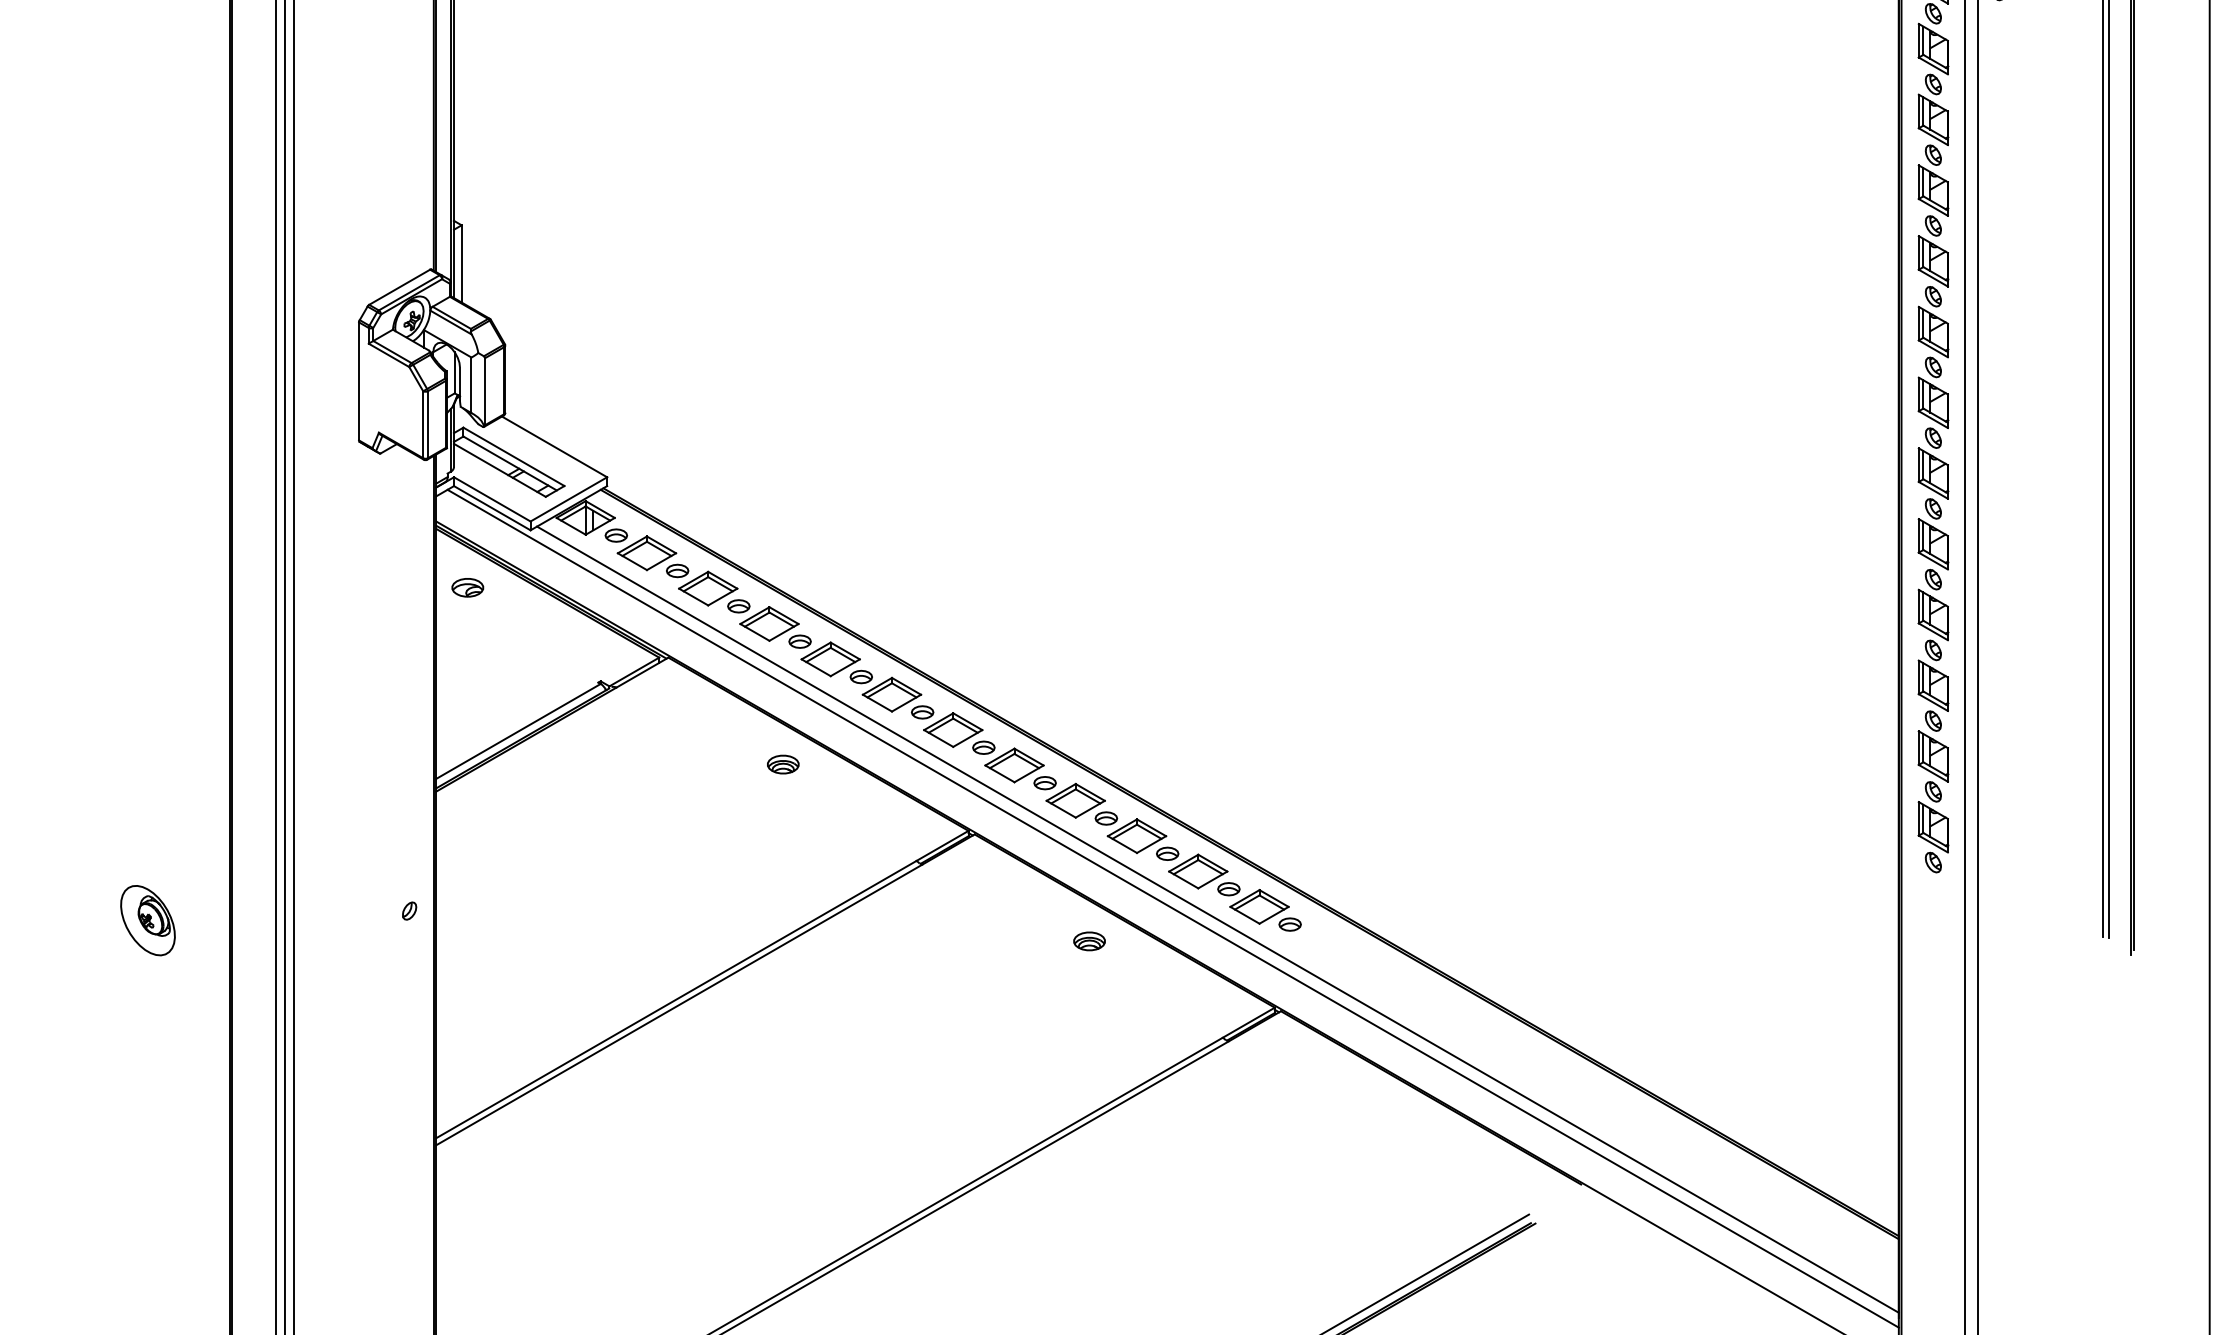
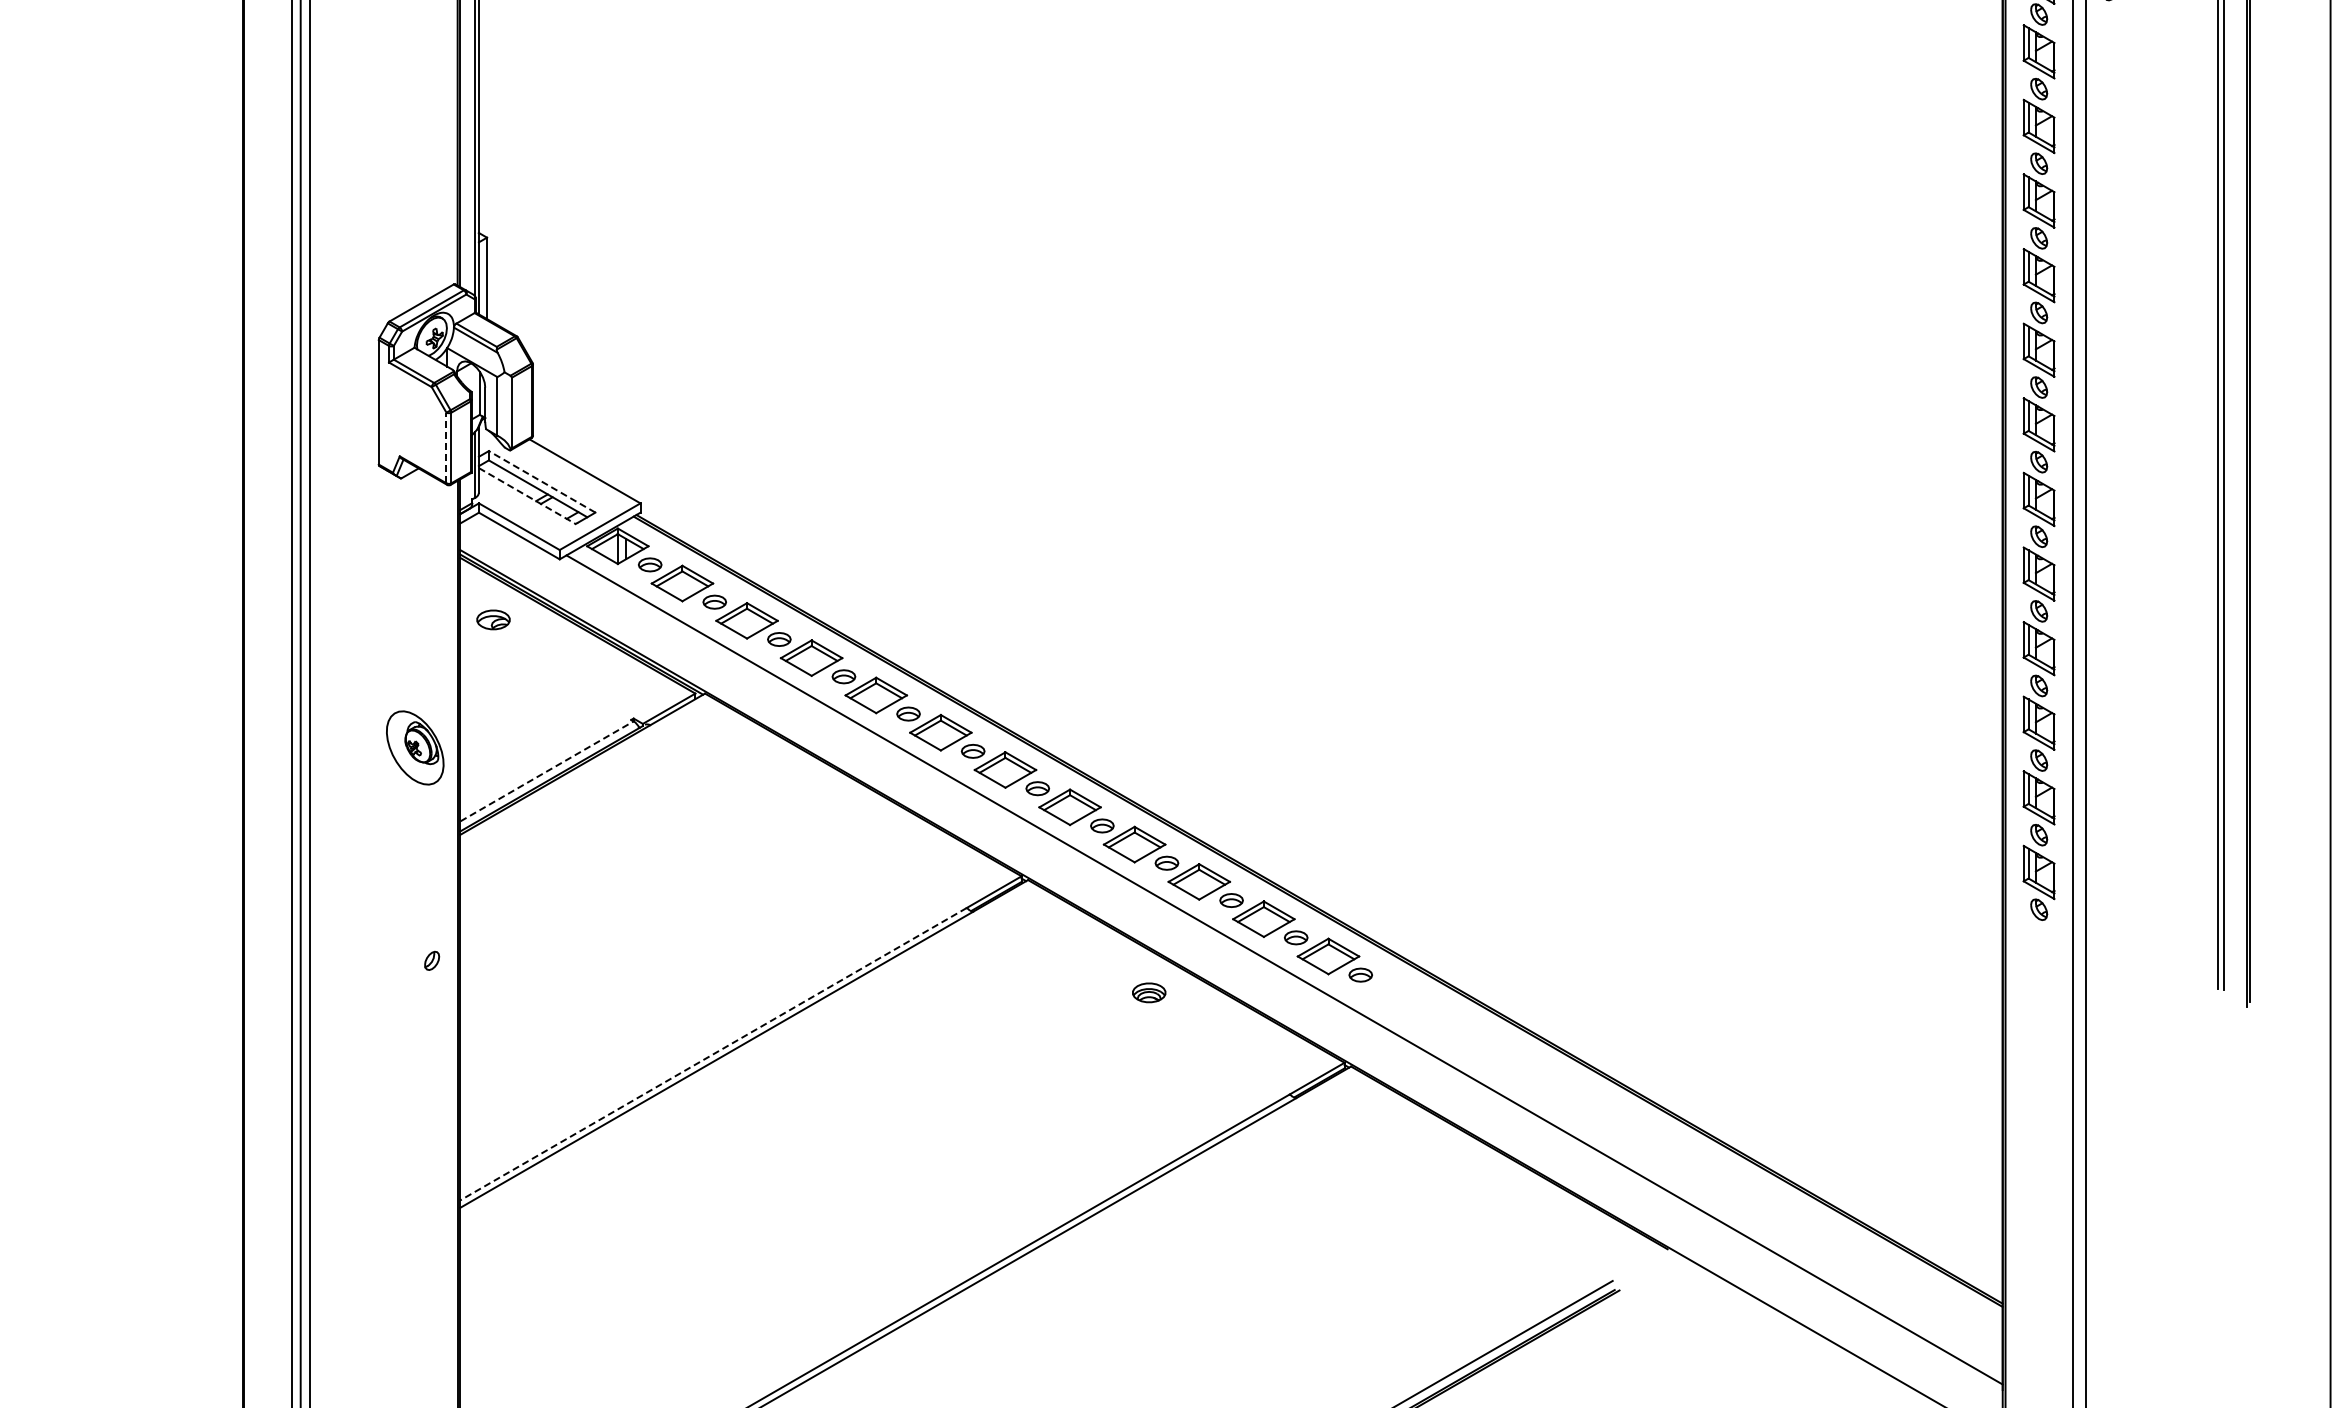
line: (423, 424) -> (446, 447), solid -> dashed
line: (514, 456) -> (542, 481), solid -> dashed
line: (500, 470) -> (527, 496), solid -> dashed
line: (519, 731) -> (547, 771), solid -> dashed
part: (783, 764) -> (826, 806), removed
line: (1173, 908) -> (1237, 958), removed
part: (148, 920) -> (415, 747), moved
line: (676, 999) -> (713, 1054), solid -> dashed

